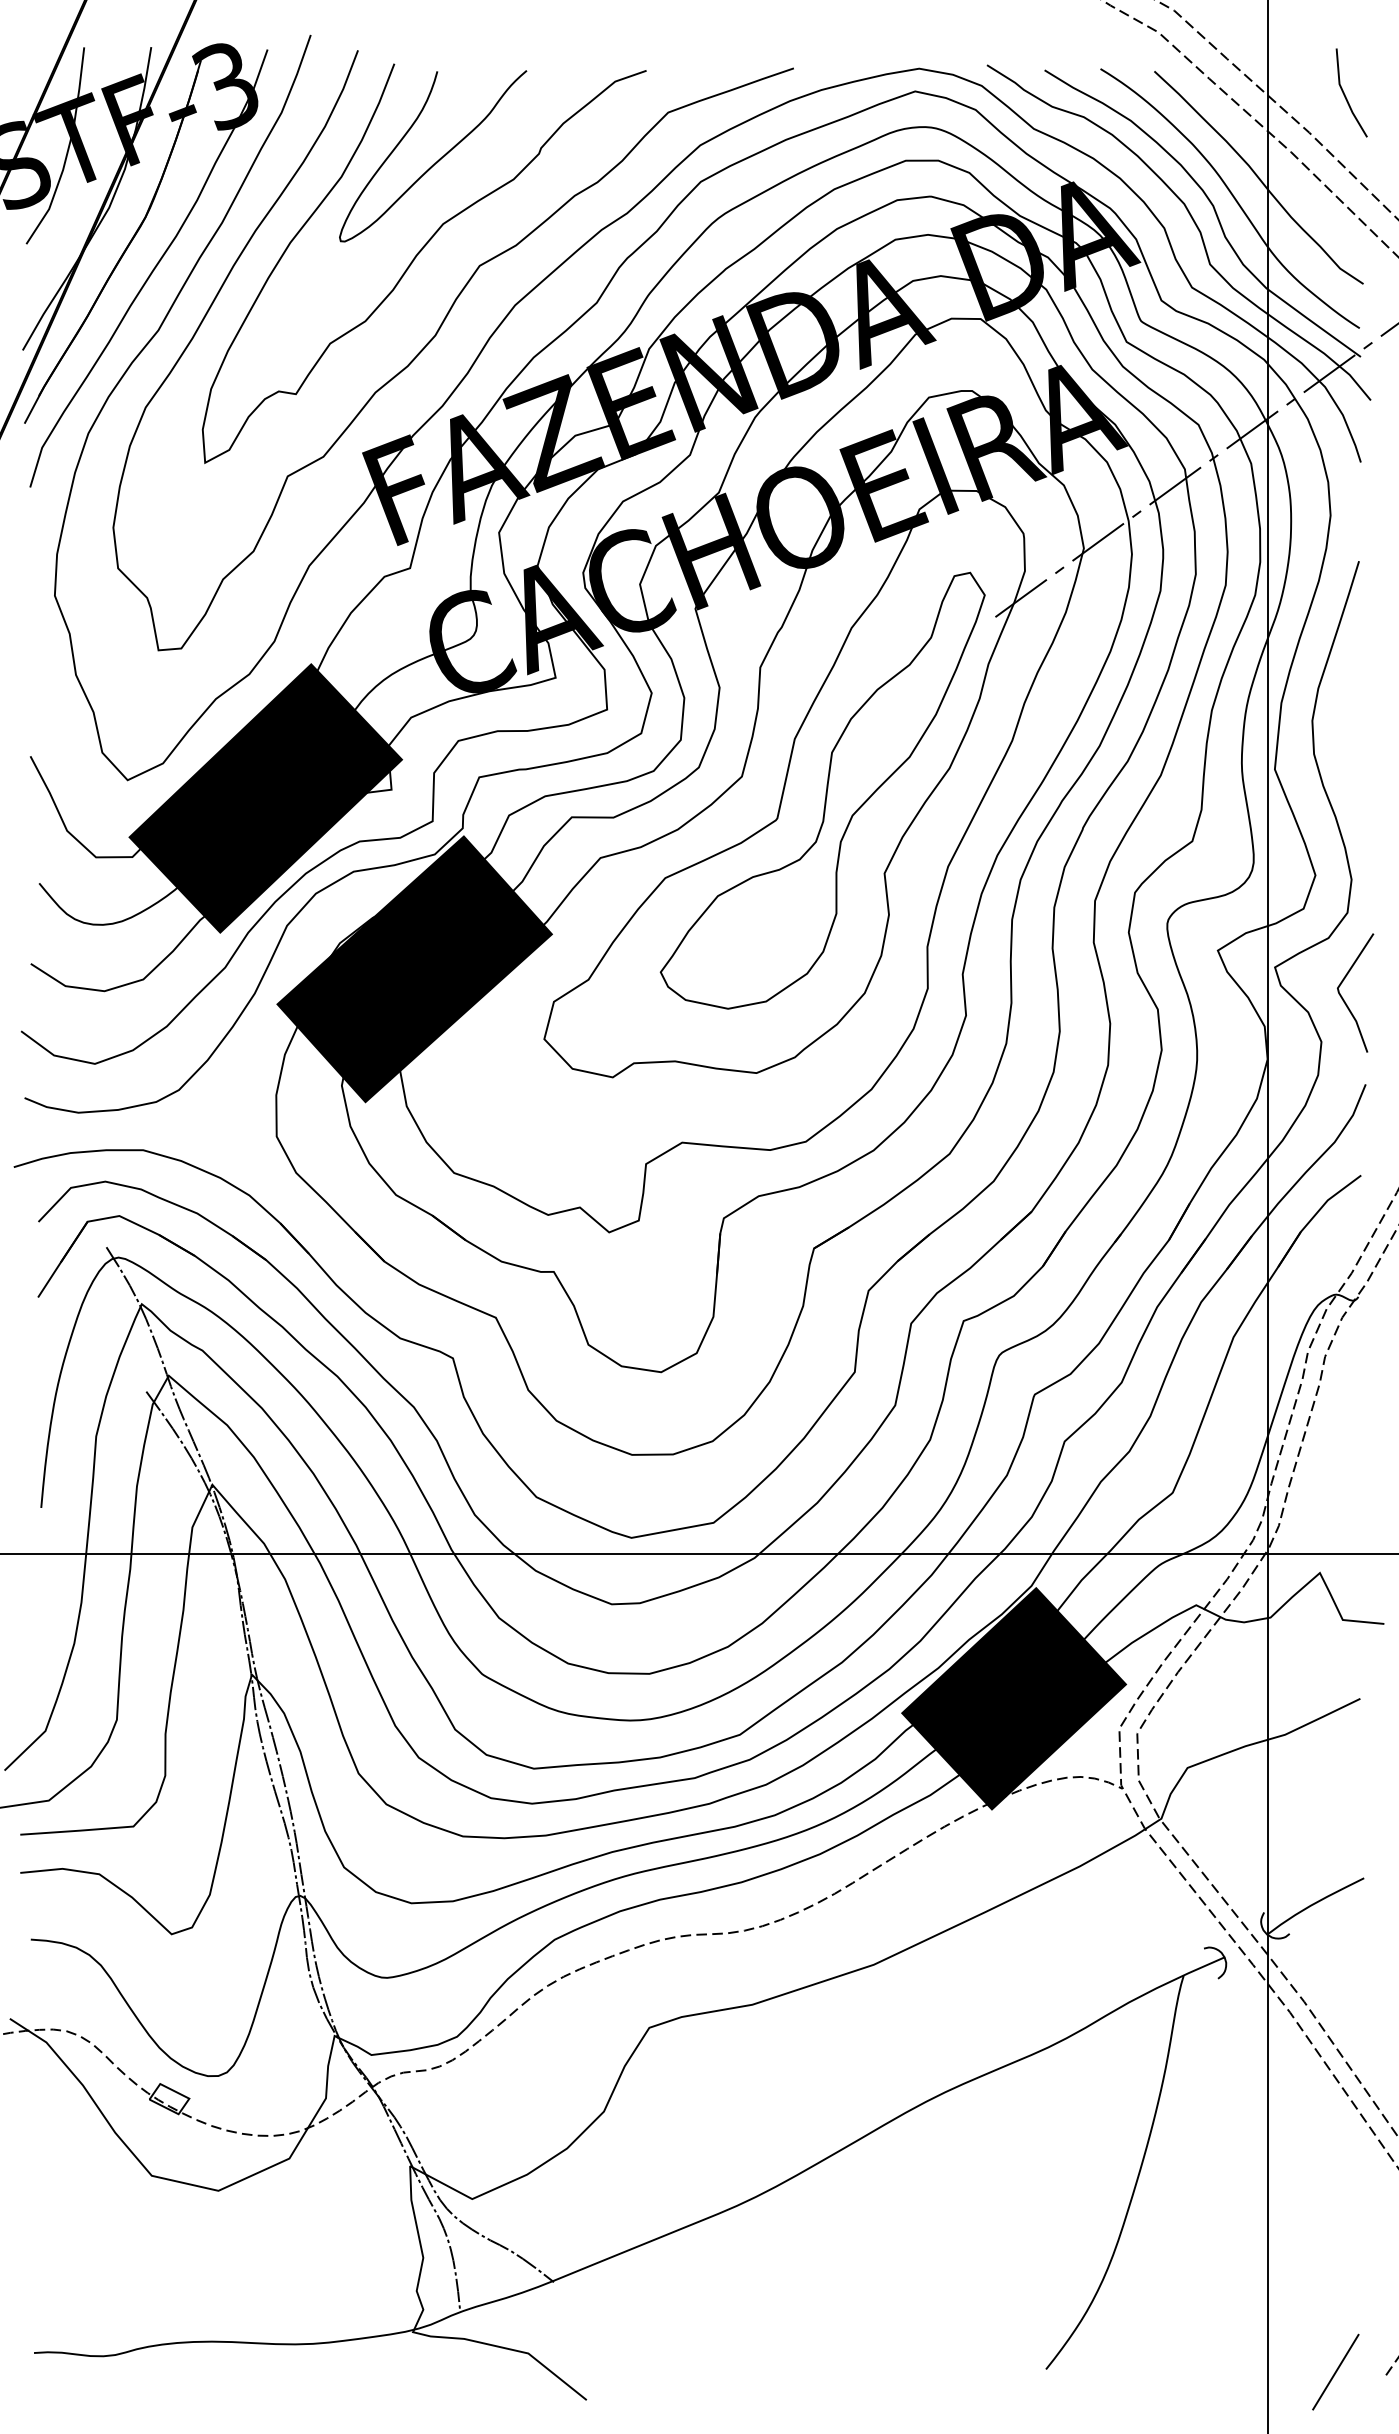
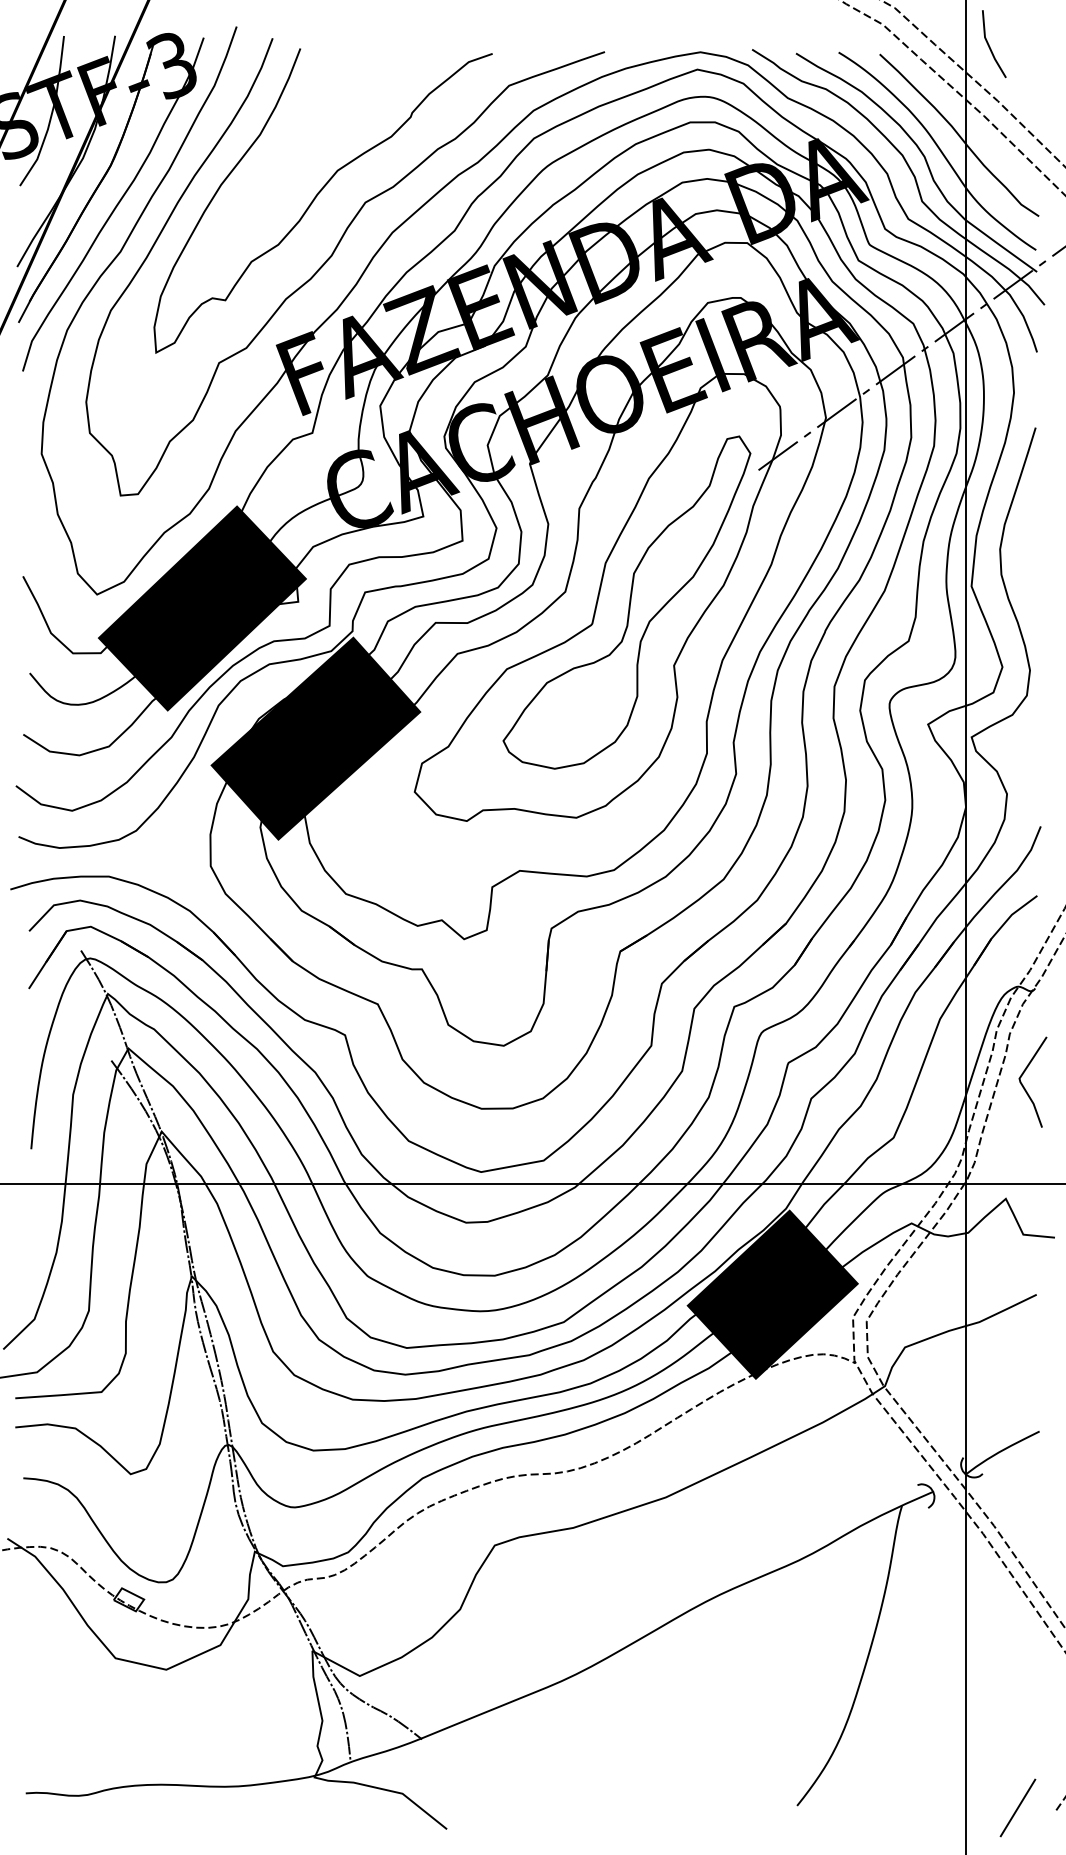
line: (1345, 94) -> (989, 45), moved
curve: (437, 160) -> (333, 122), removed
curve: (1344, 999) -> (1024, 1087), moved

